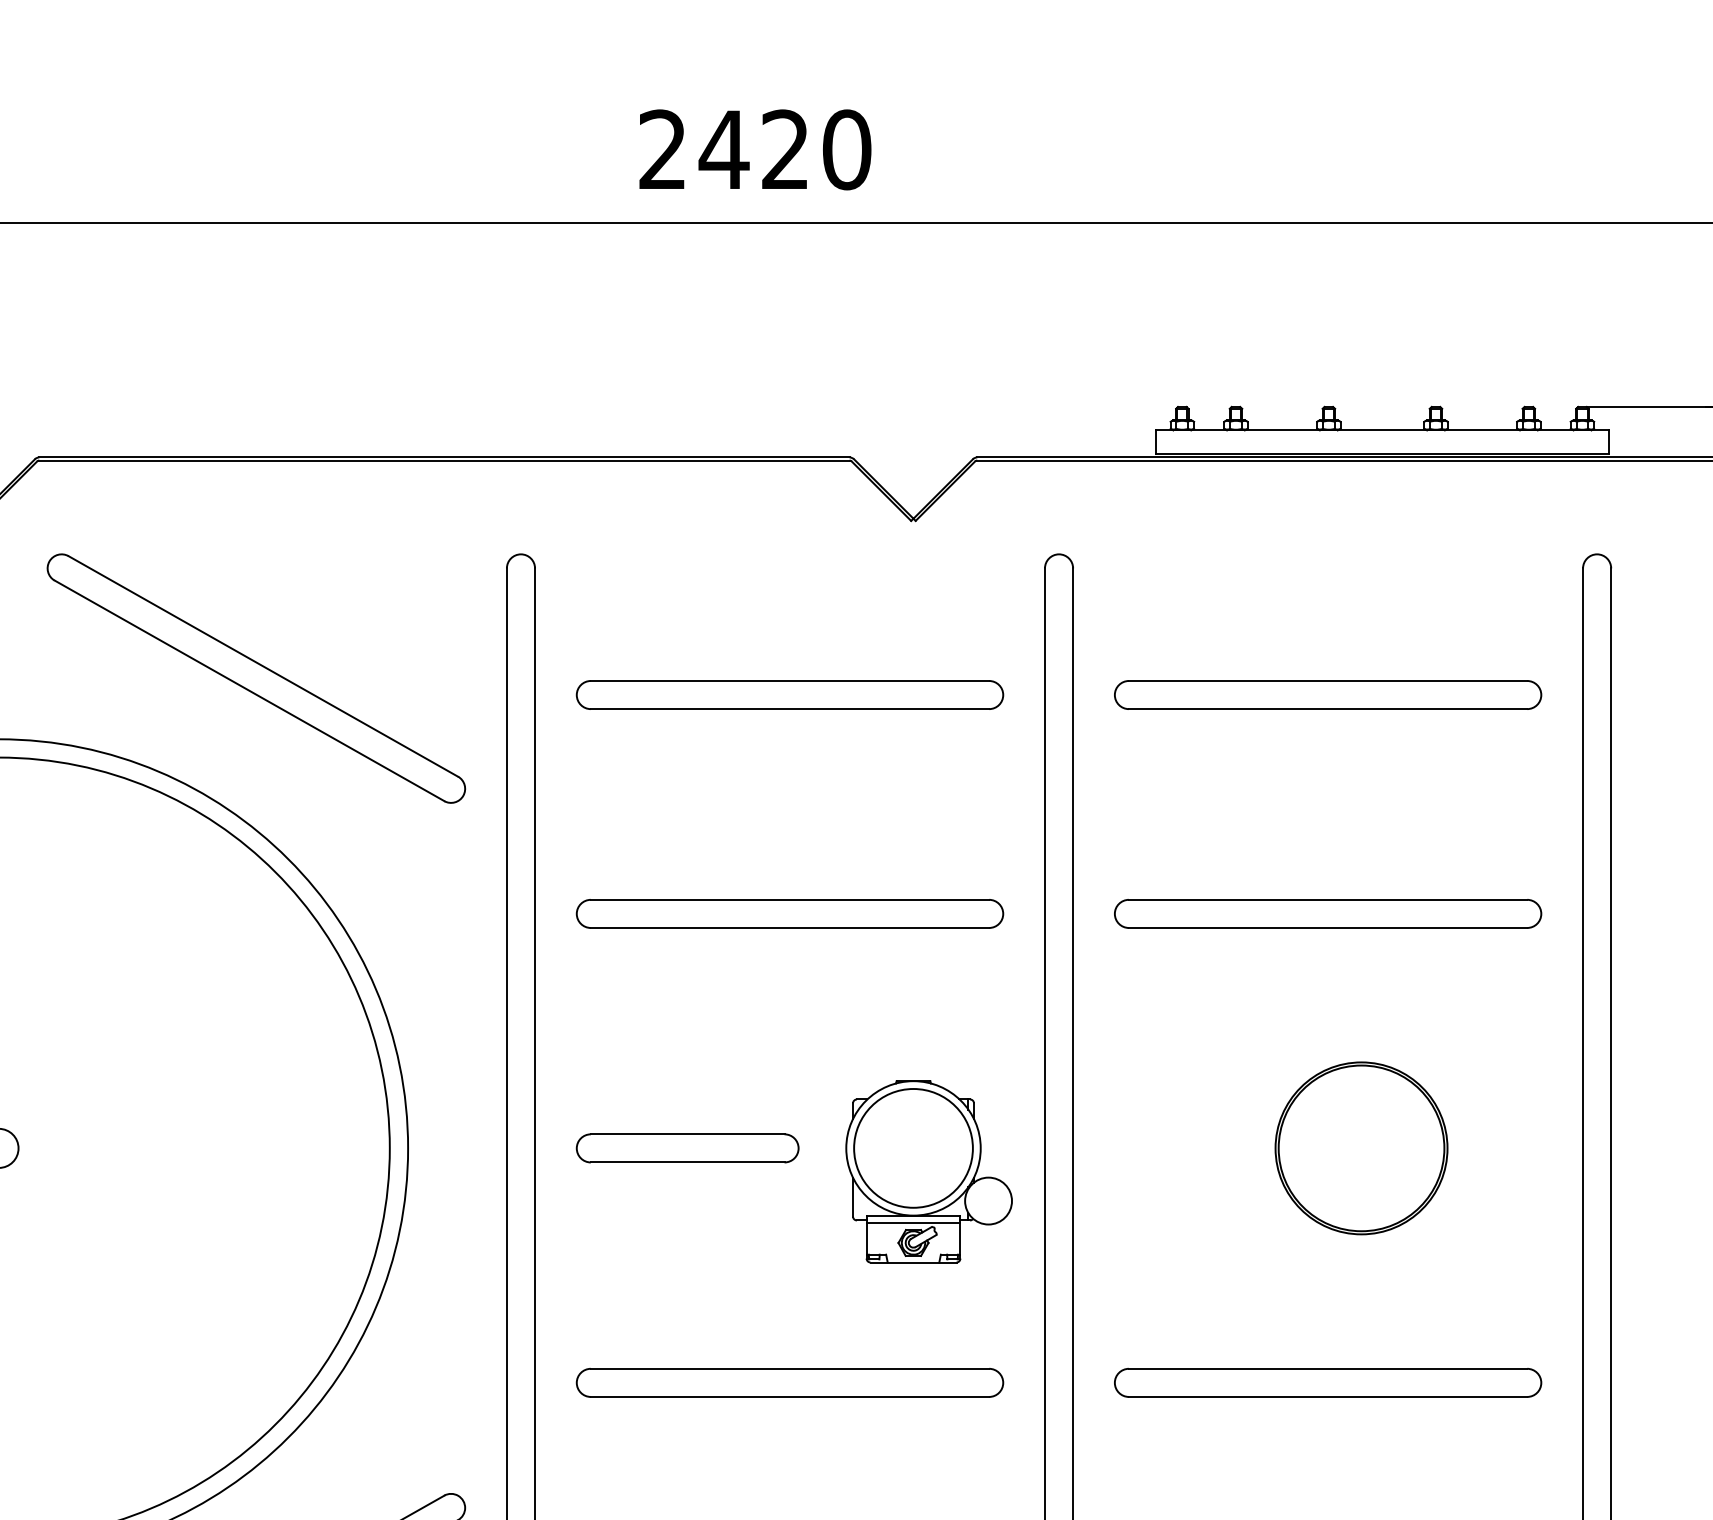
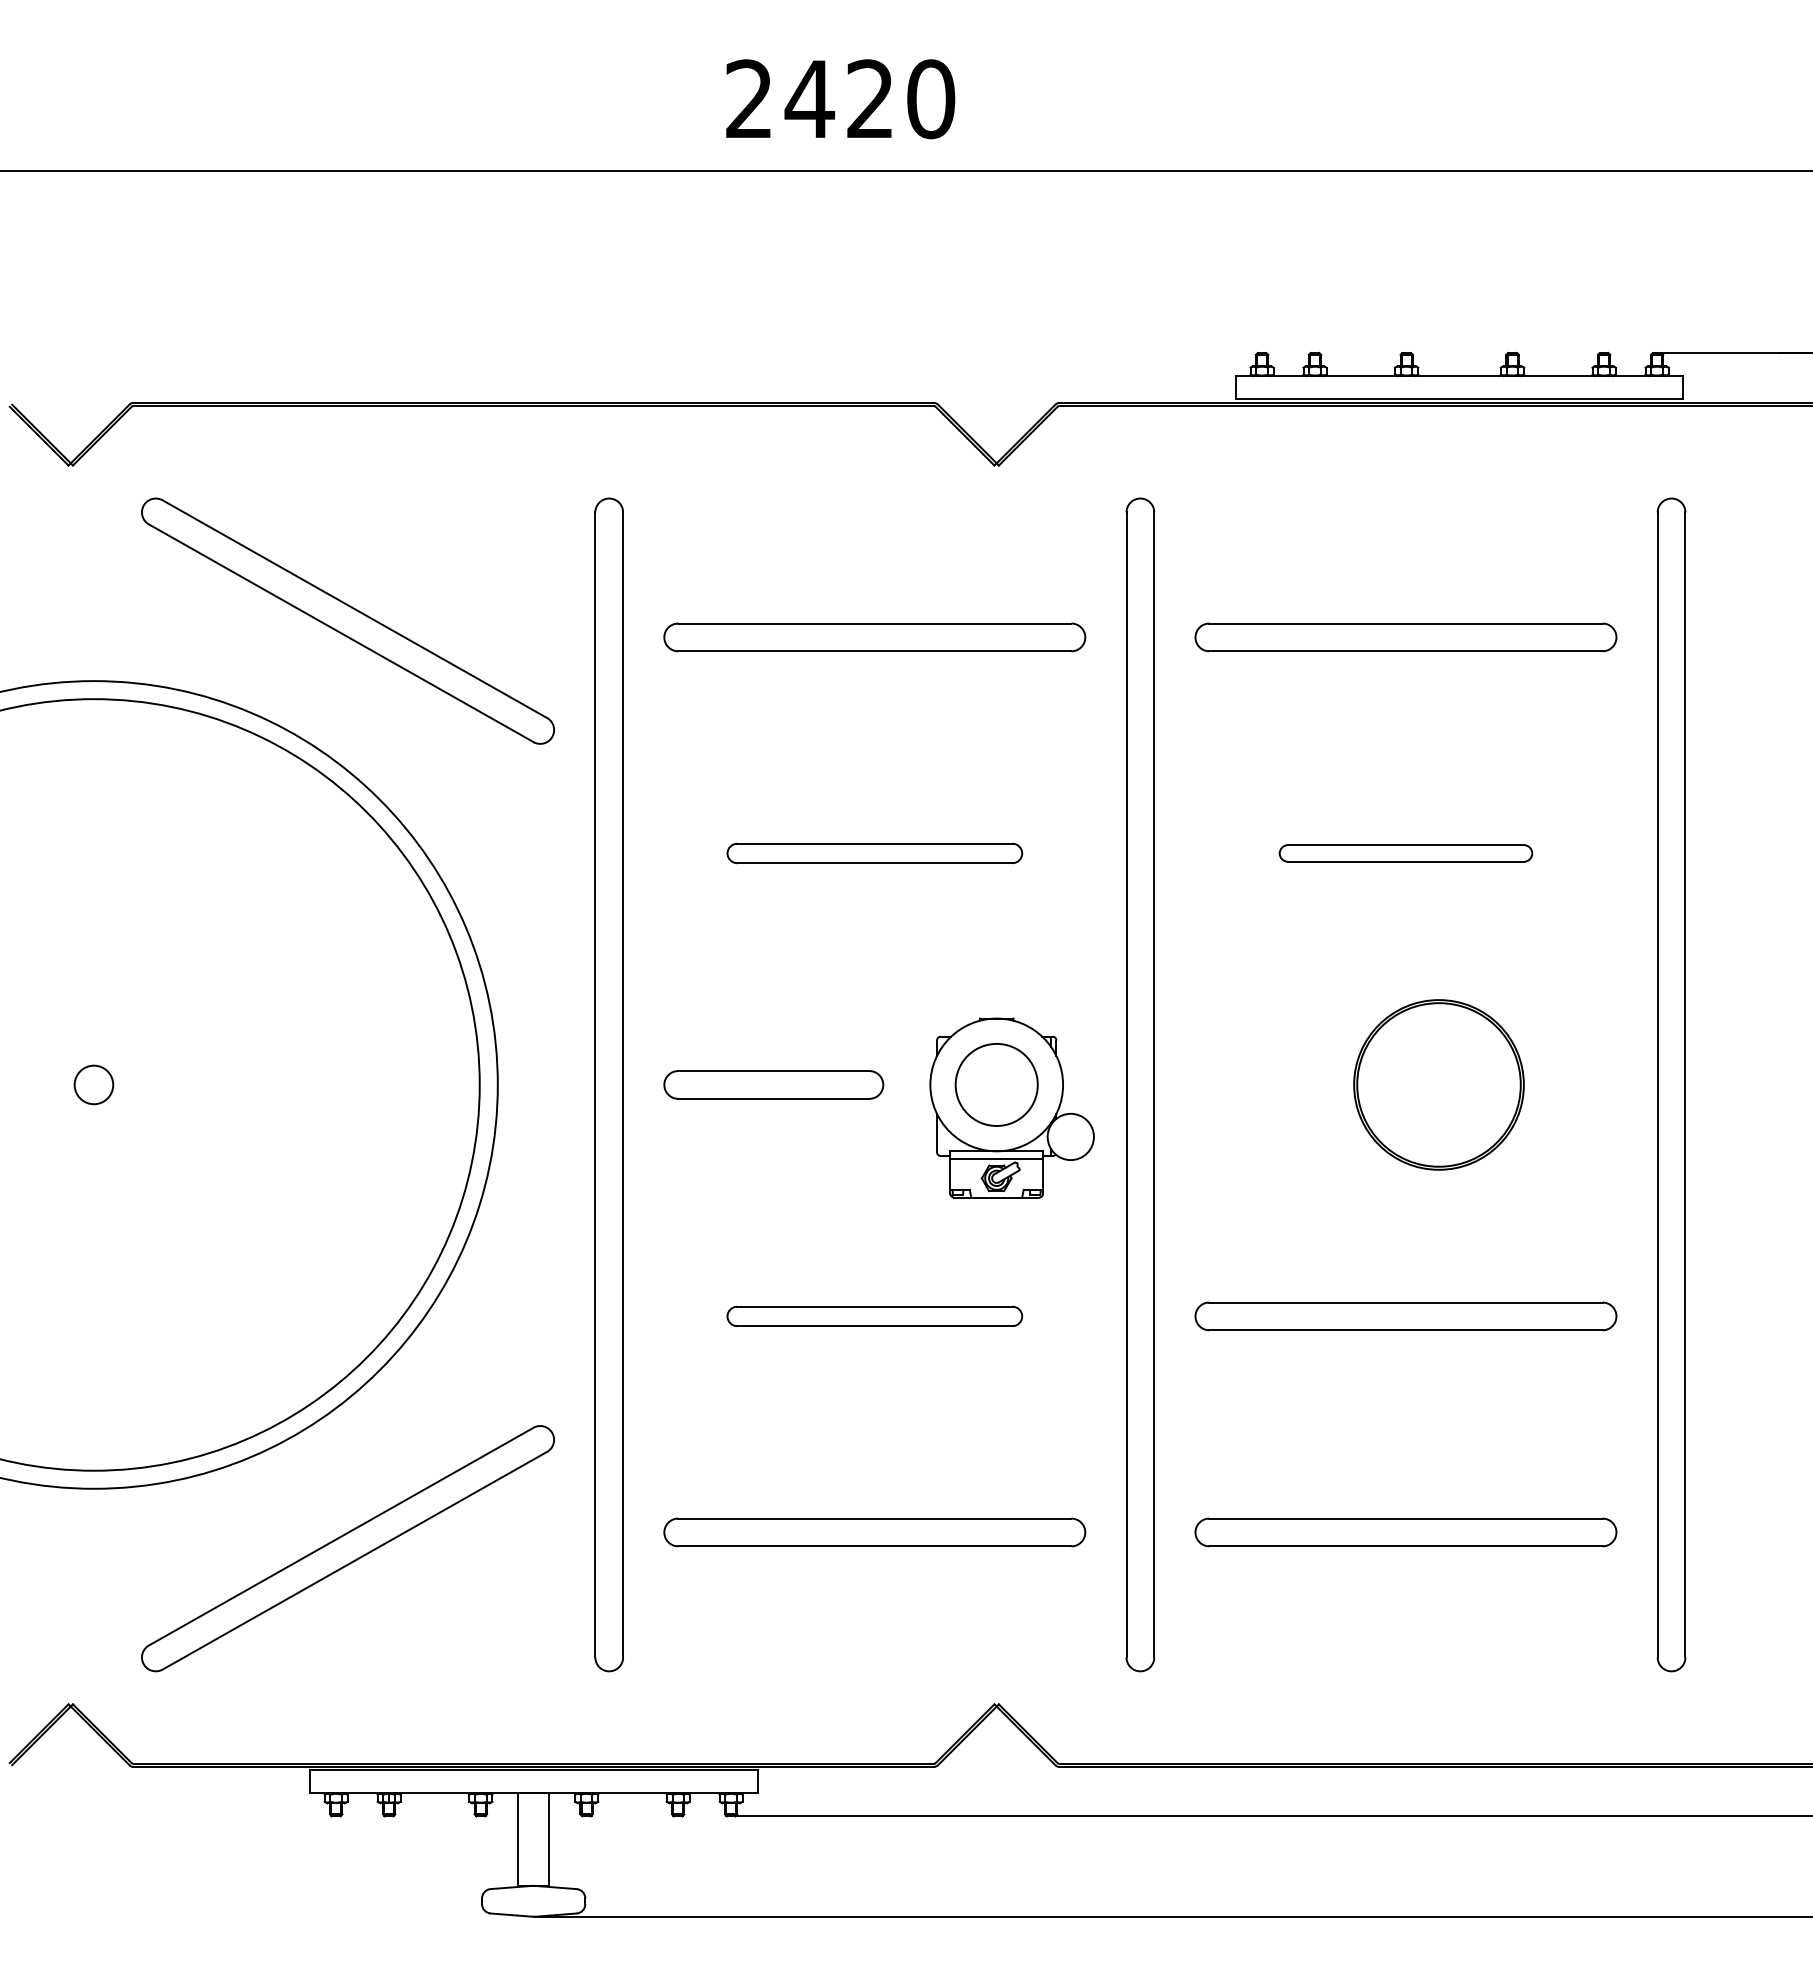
part: (789, 913) -> (874, 853), size x0.7
part: (1327, 913) -> (1405, 853), size x0.6
circle: (913, 1147) -> (996, 1084), size x0.7
part: (789, 1382) -> (874, 1316), size x0.7

